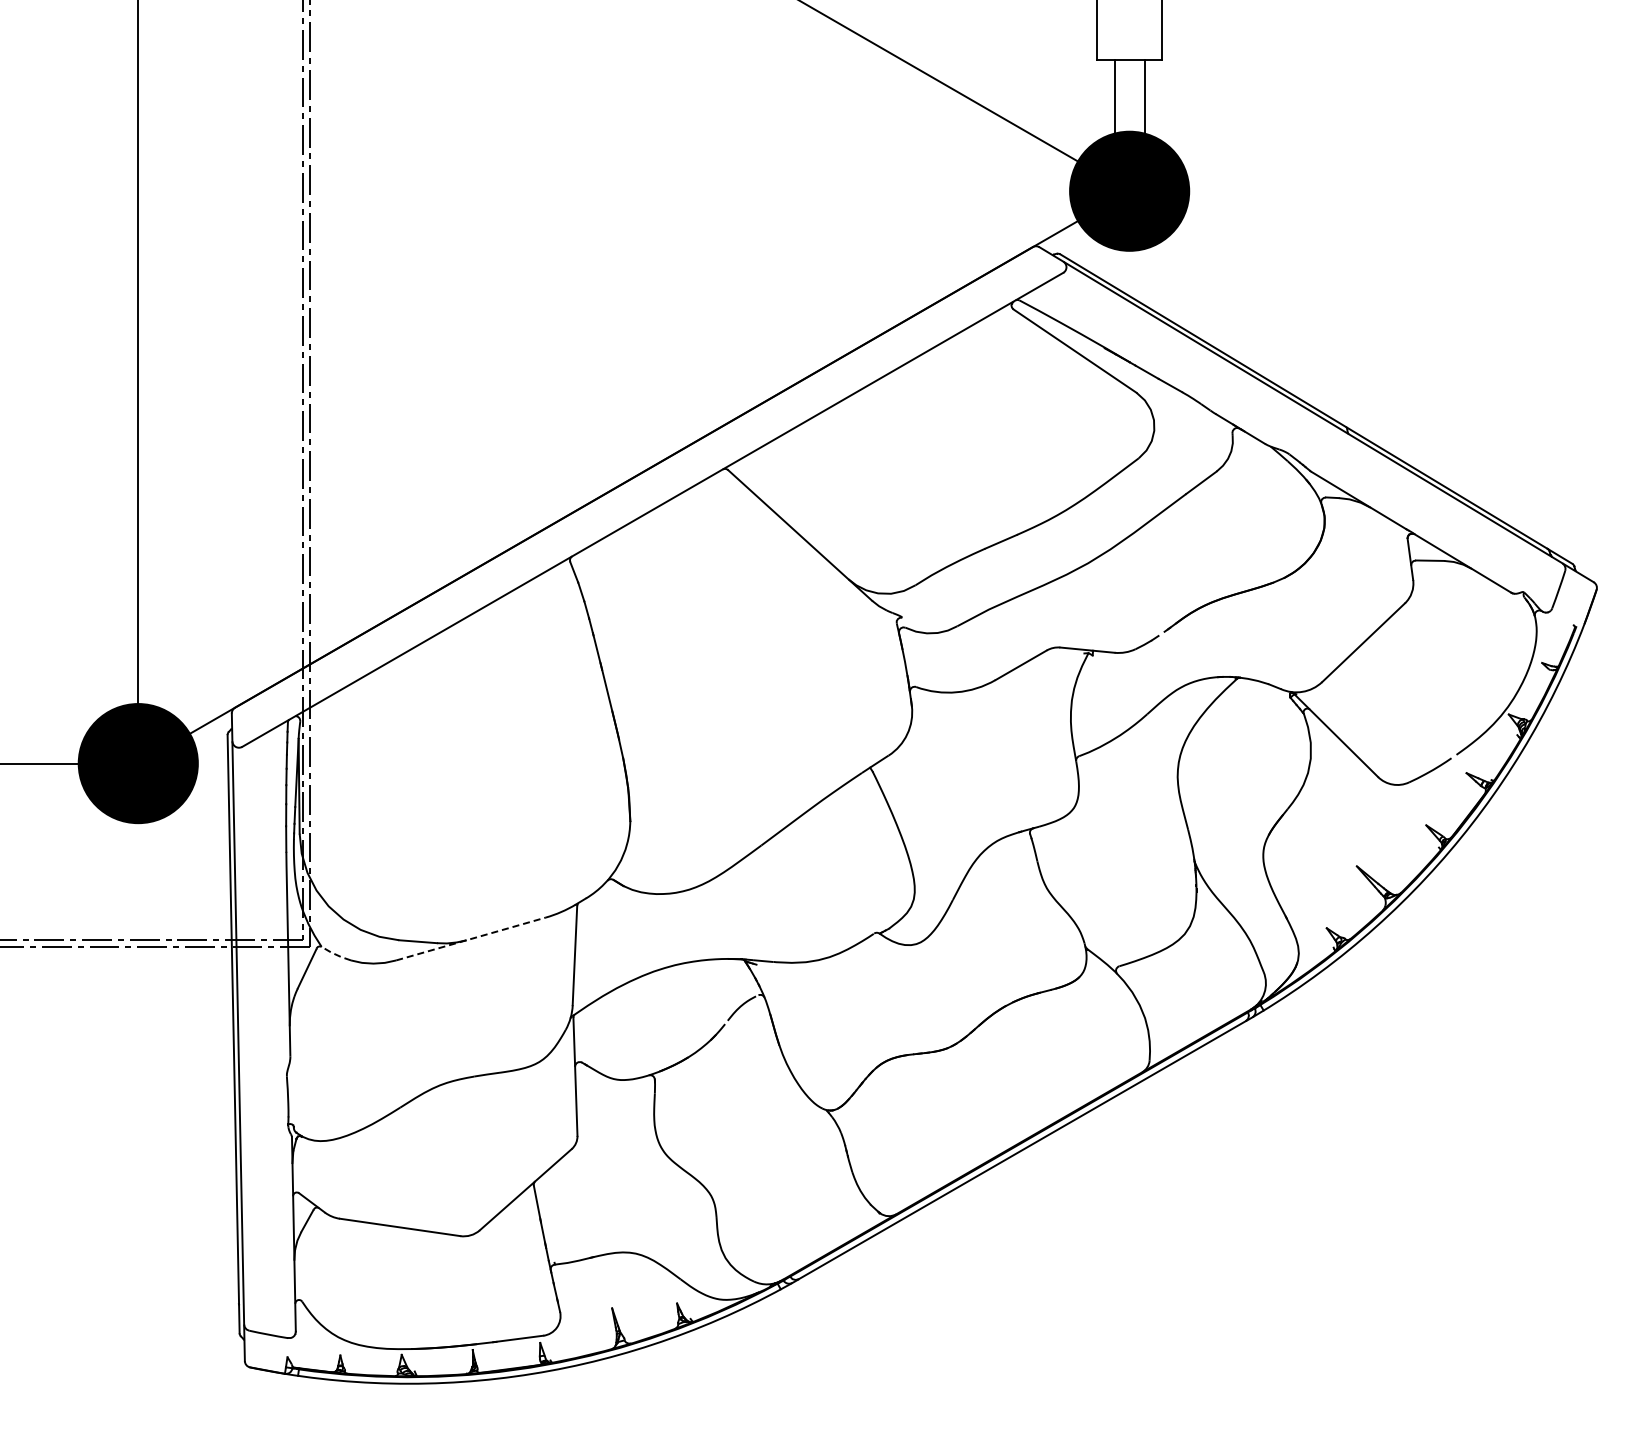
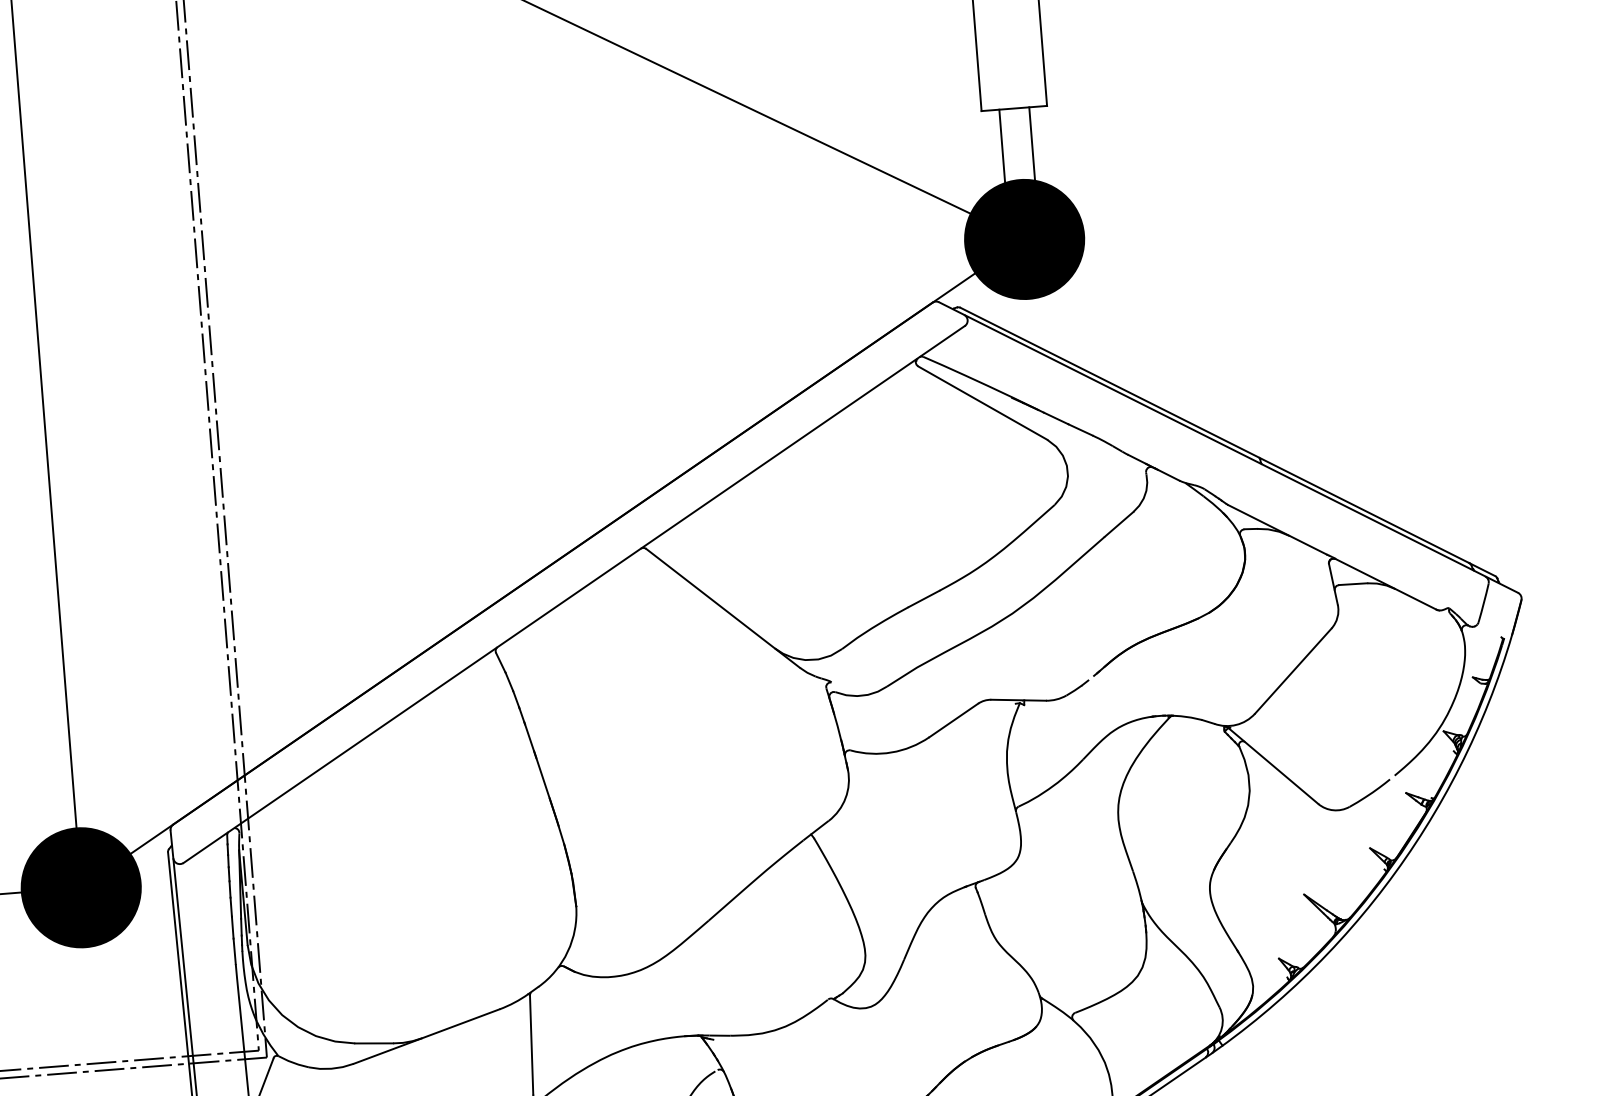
line: (471, 939) -> (427, 1037), dashed -> solid
line: (335, 954) -> (292, 1062), dashed -> solid

